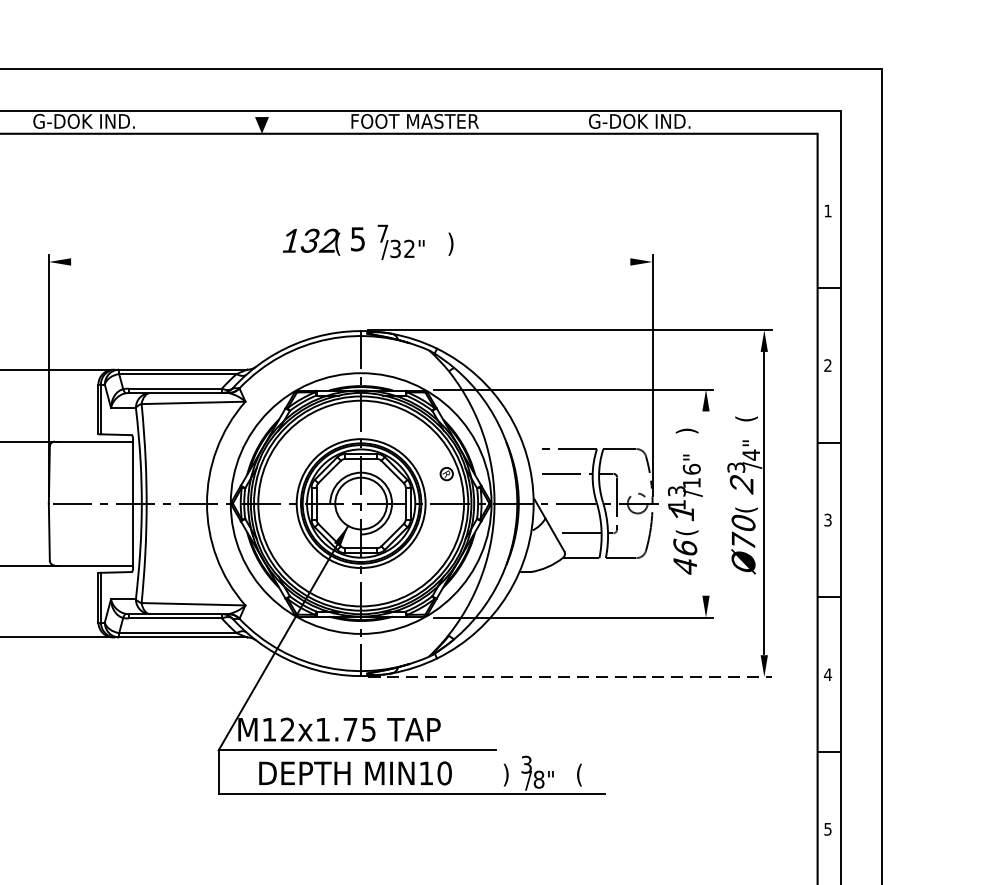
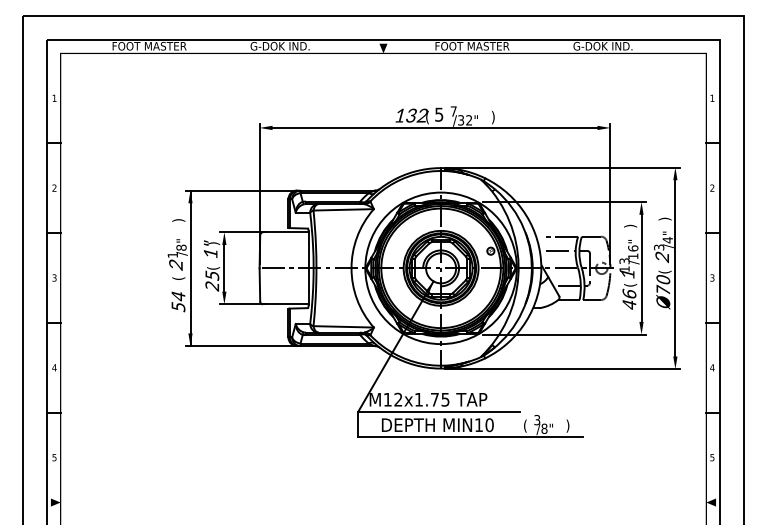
line: (349, 261) -> (434, 127), added
text: (745, 417) -> (664, 218), ( -> )
line: (705, 503) -> (641, 268), added
line: (570, 677) -> (562, 369), dashed -> solid
text: (506, 773) -> (525, 425), ) -> (
text: (578, 773) -> (567, 425), ( -> )

